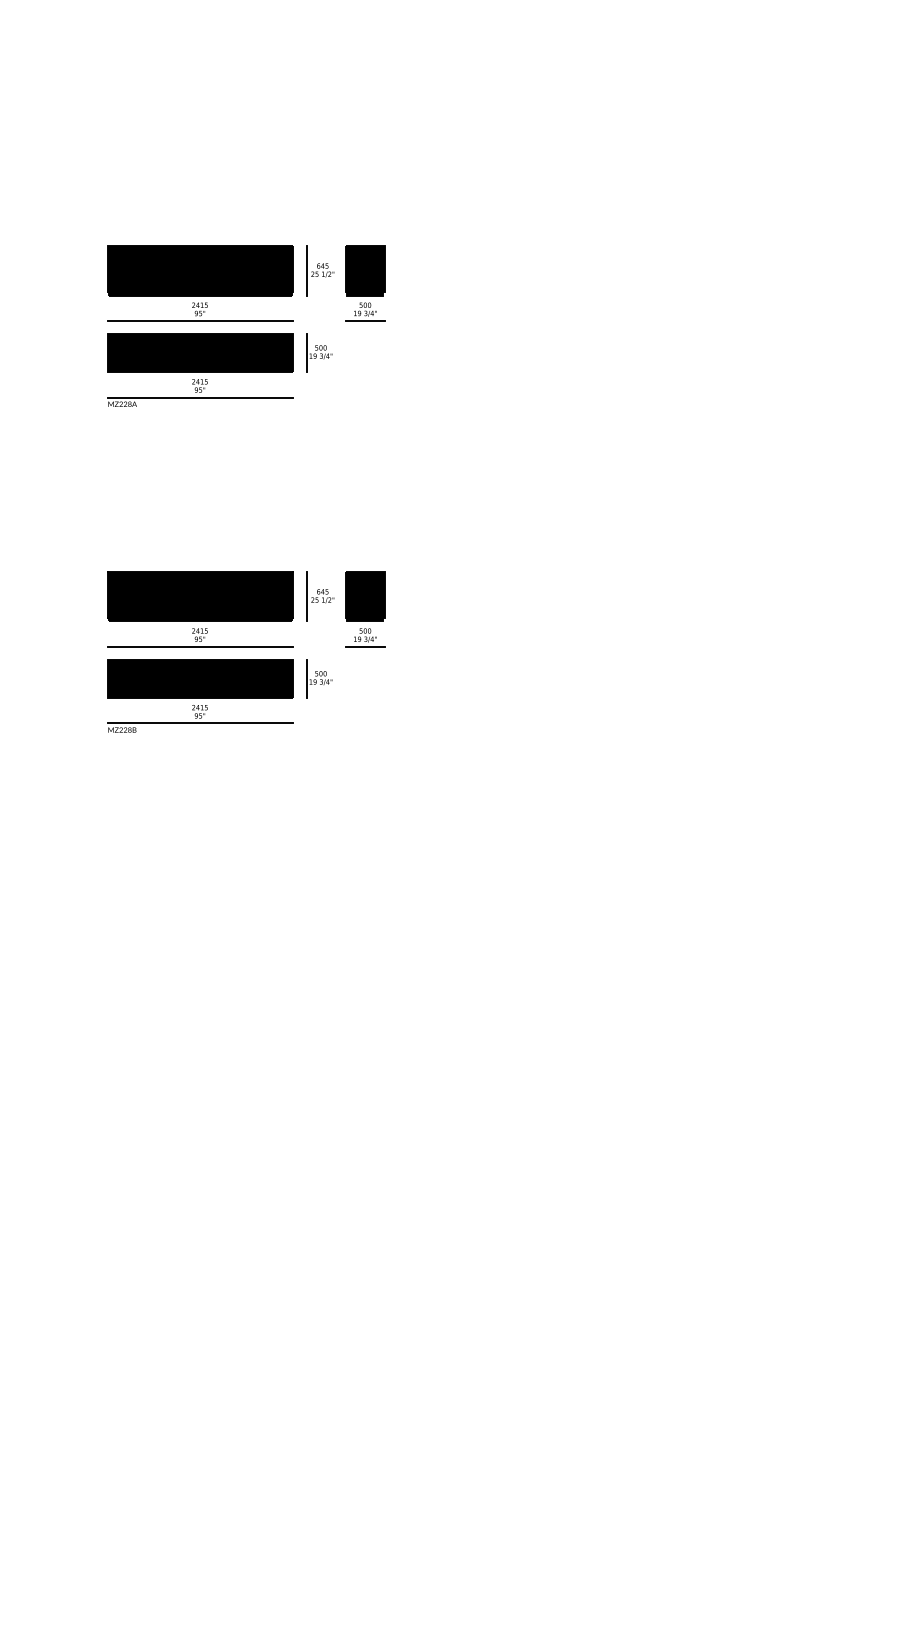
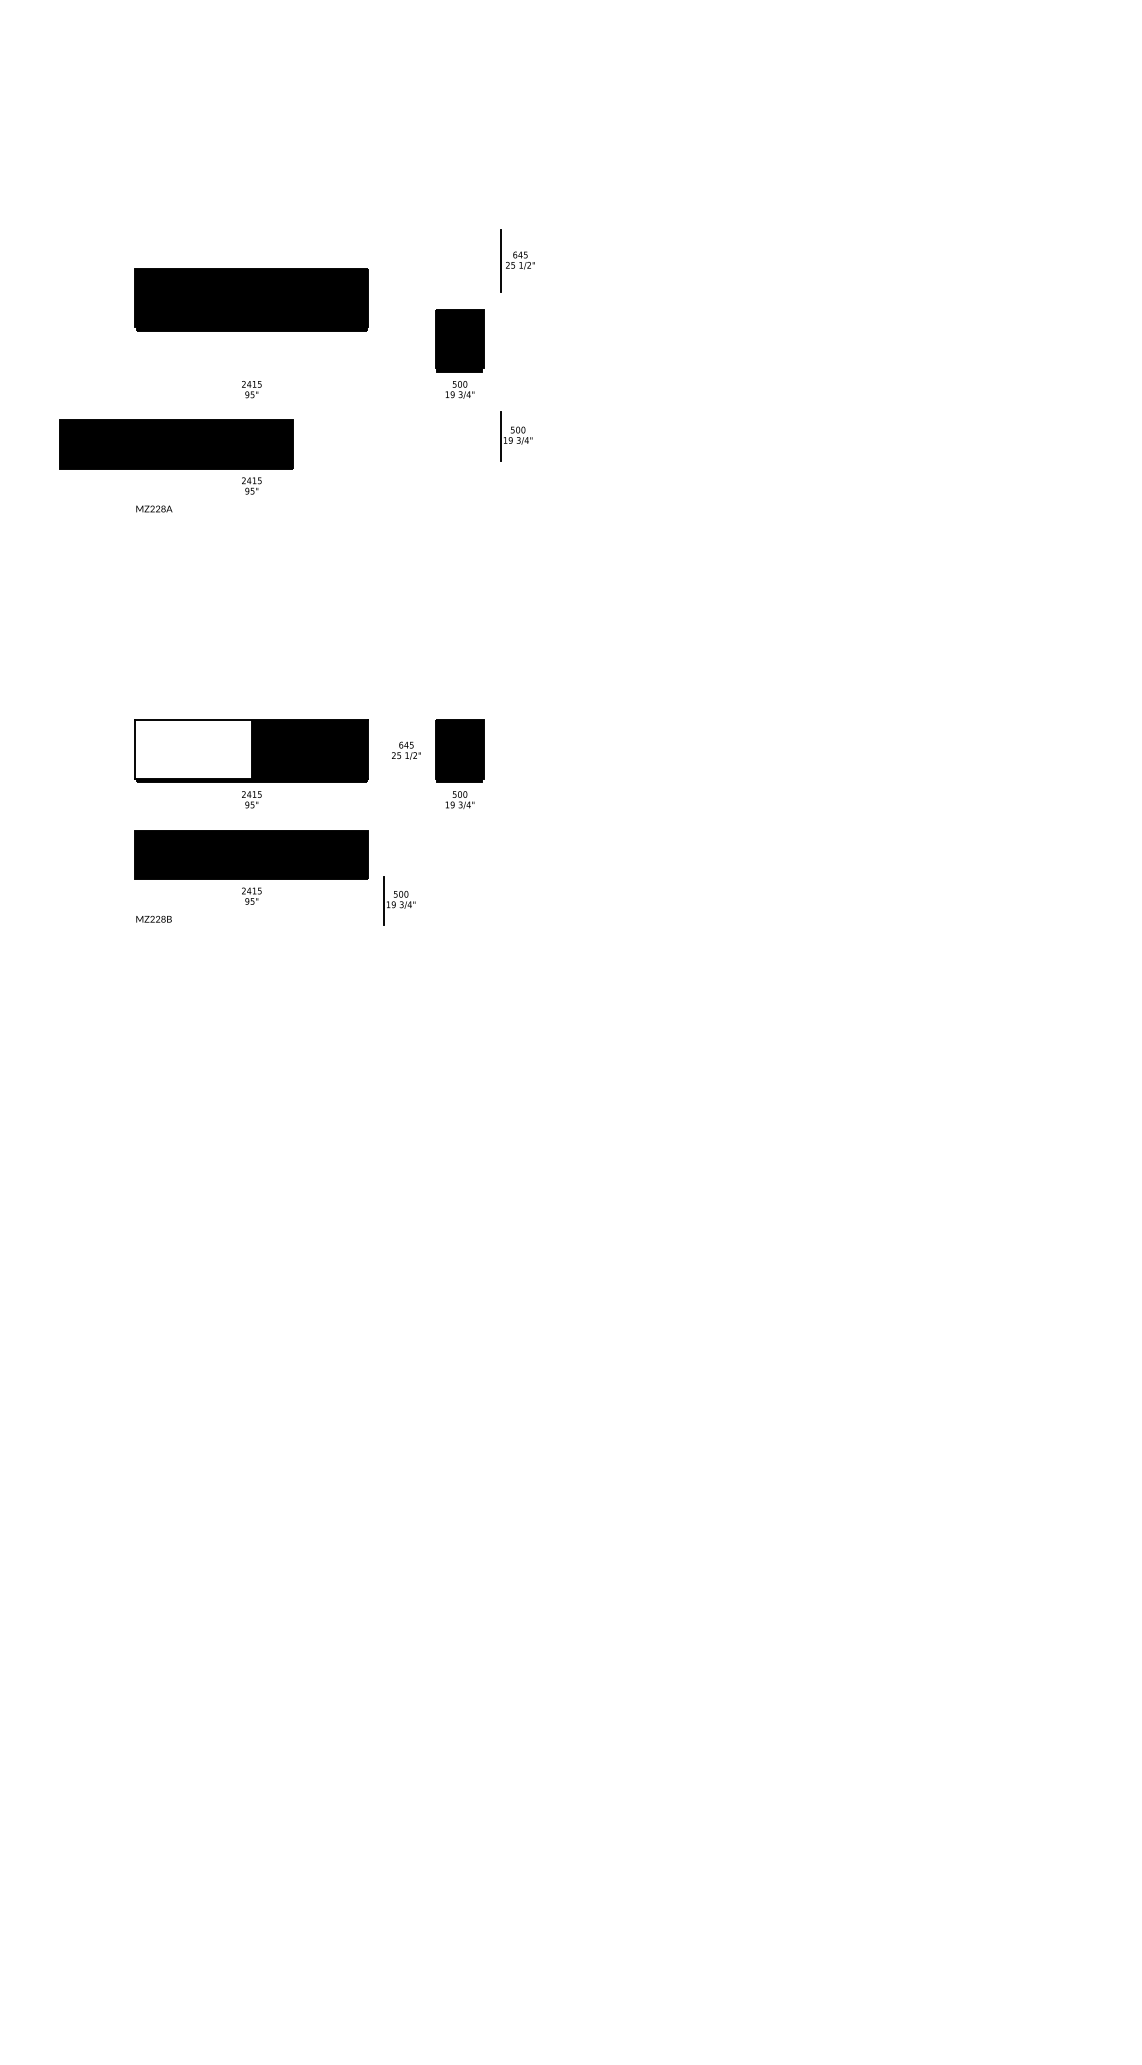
part: (199, 270) -> (251, 299), moved
part: (320, 270) -> (517, 260), moved
line: (199, 321) -> (251, 404), removed
line: (364, 321) -> (459, 404), removed
part: (199, 353) -> (176, 444), moved
part: (319, 353) -> (516, 436), moved
line: (199, 397) -> (251, 500), removed
fill: (153, 595) -> (193, 749), removed
line: (307, 596) -> (387, 751), removed
line: (199, 646) -> (251, 814), removed
line: (364, 646) -> (459, 814), removed
part: (319, 678) -> (399, 900), moved
line: (199, 723) -> (251, 910), removed

